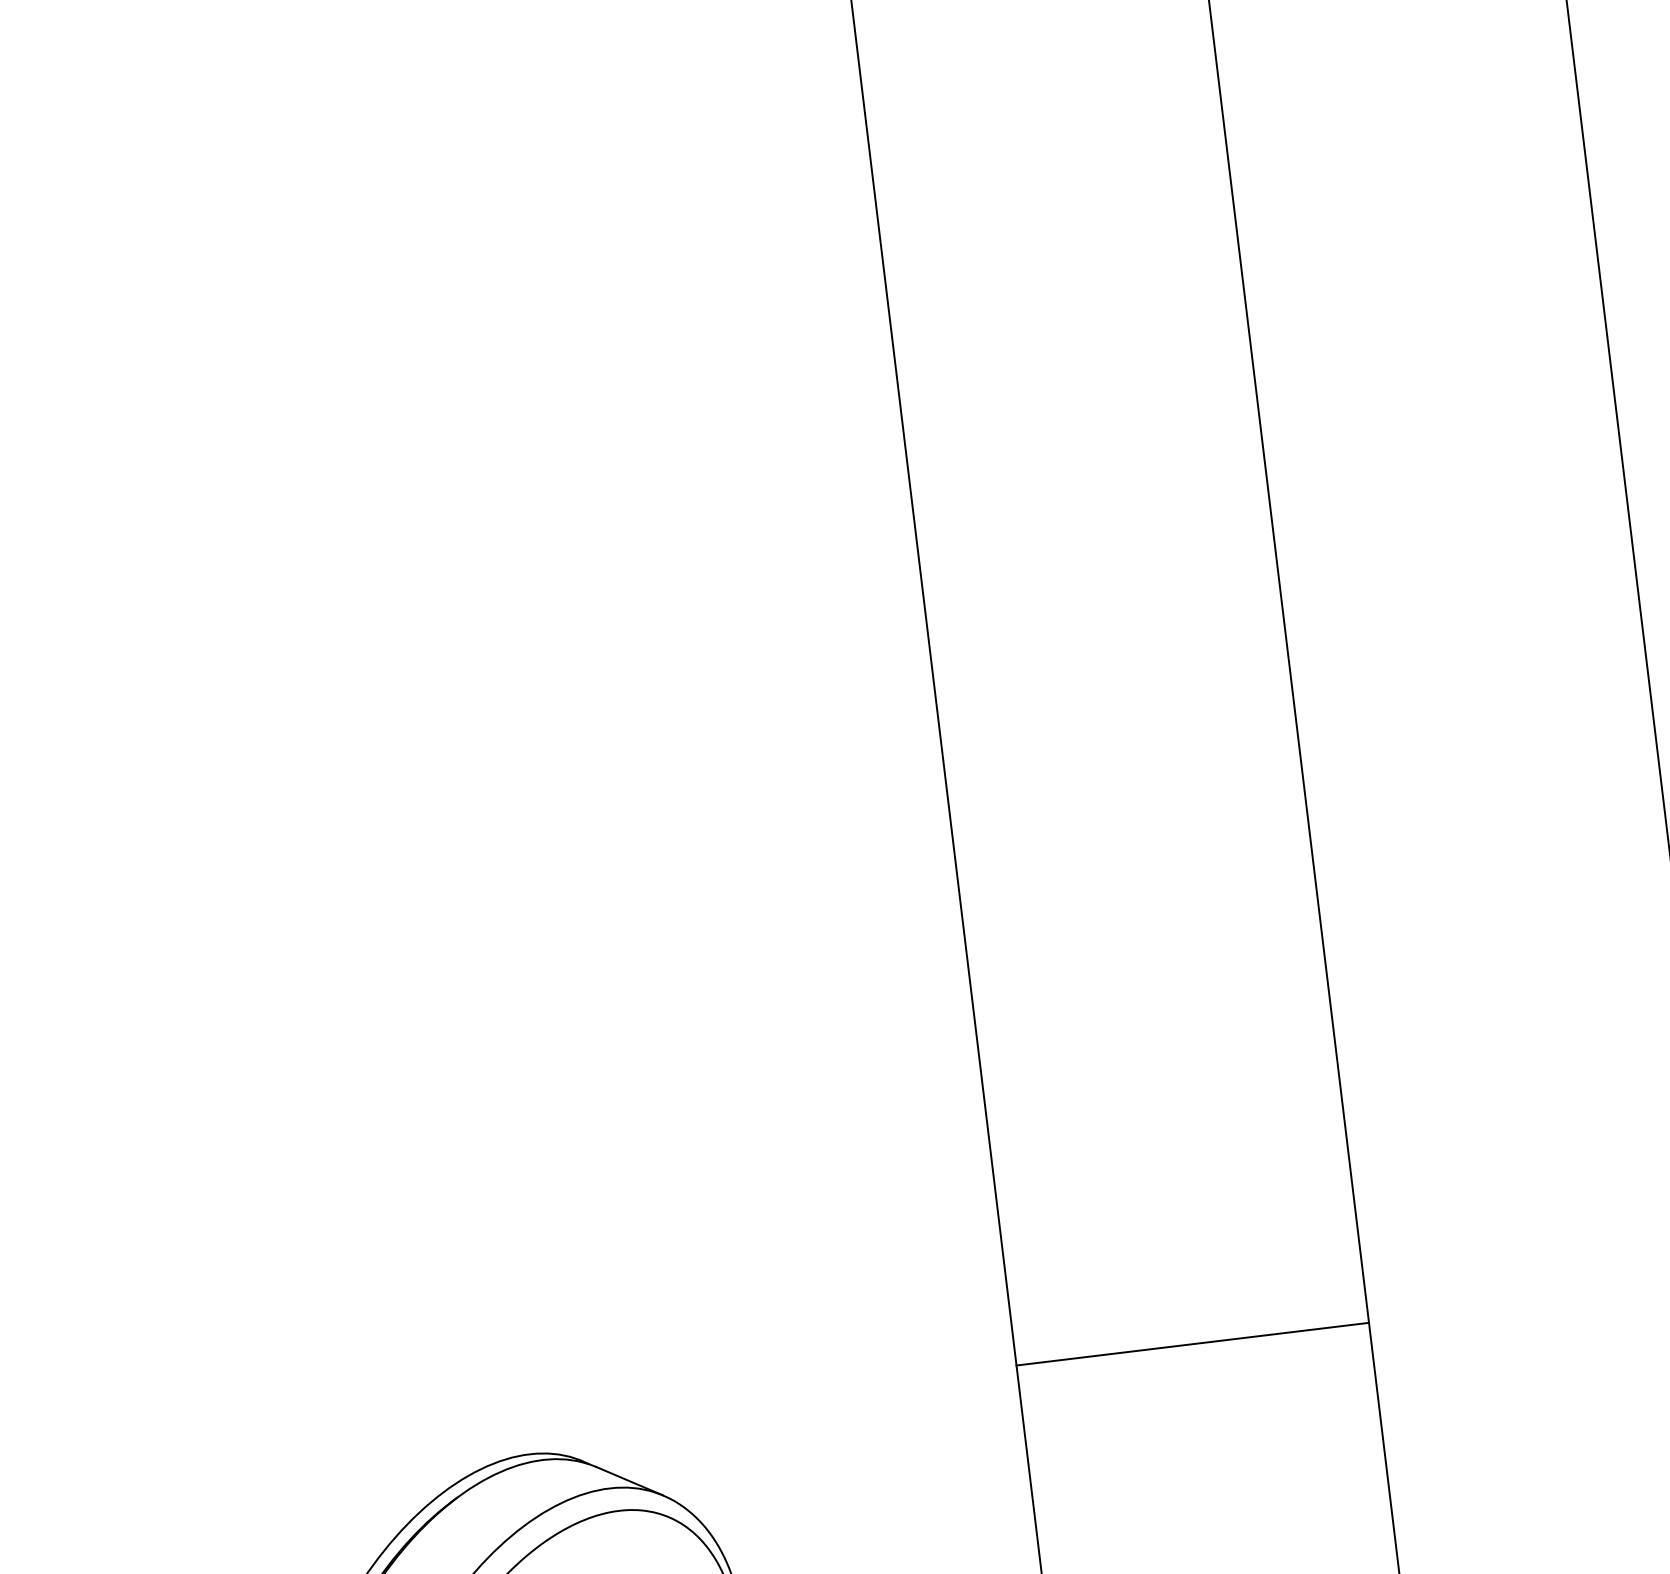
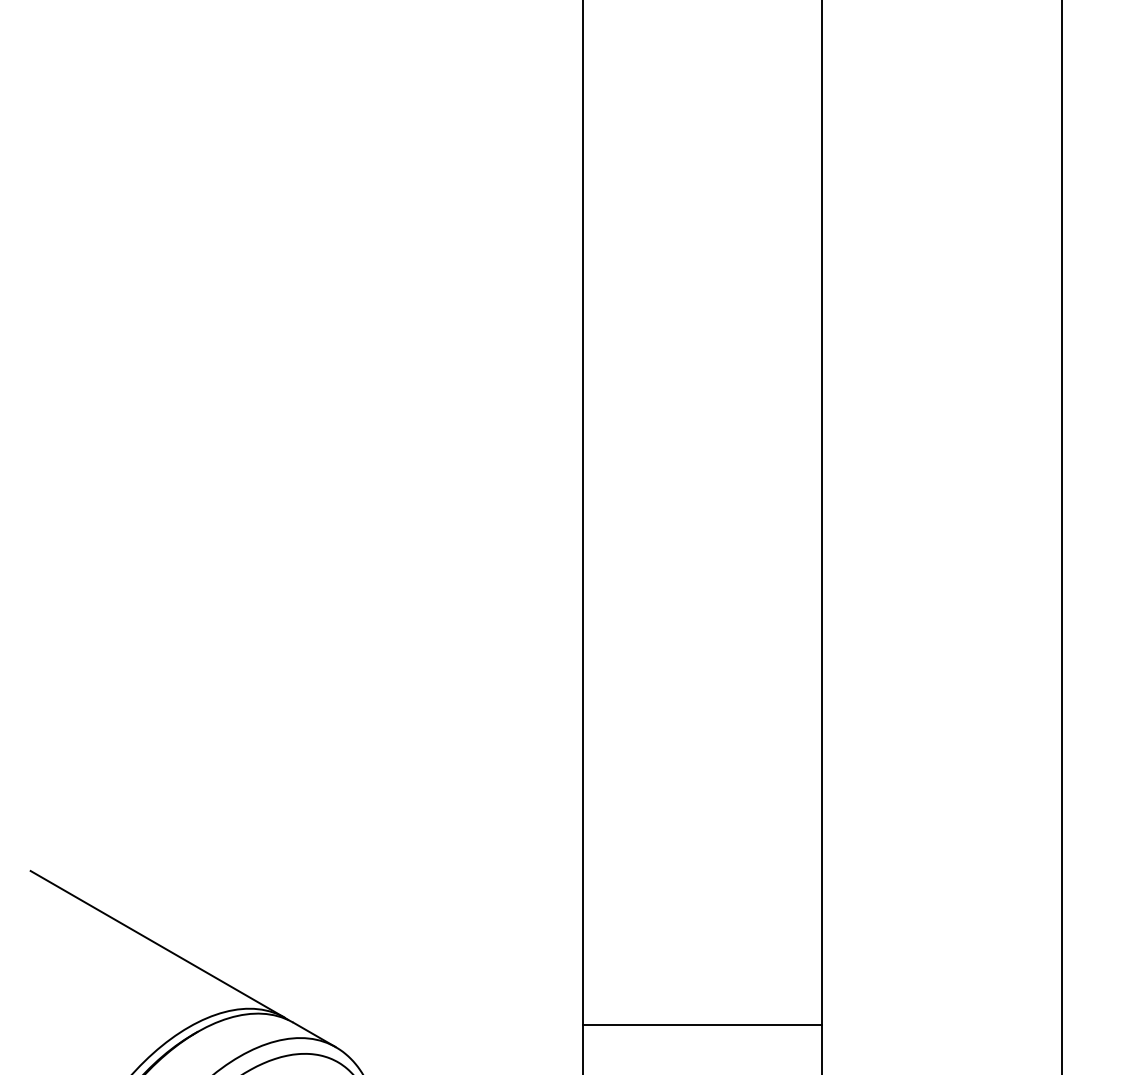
line: (1192, 1343) -> (702, 1024), moved
line: (382, 1376) -> (157, 944), added

